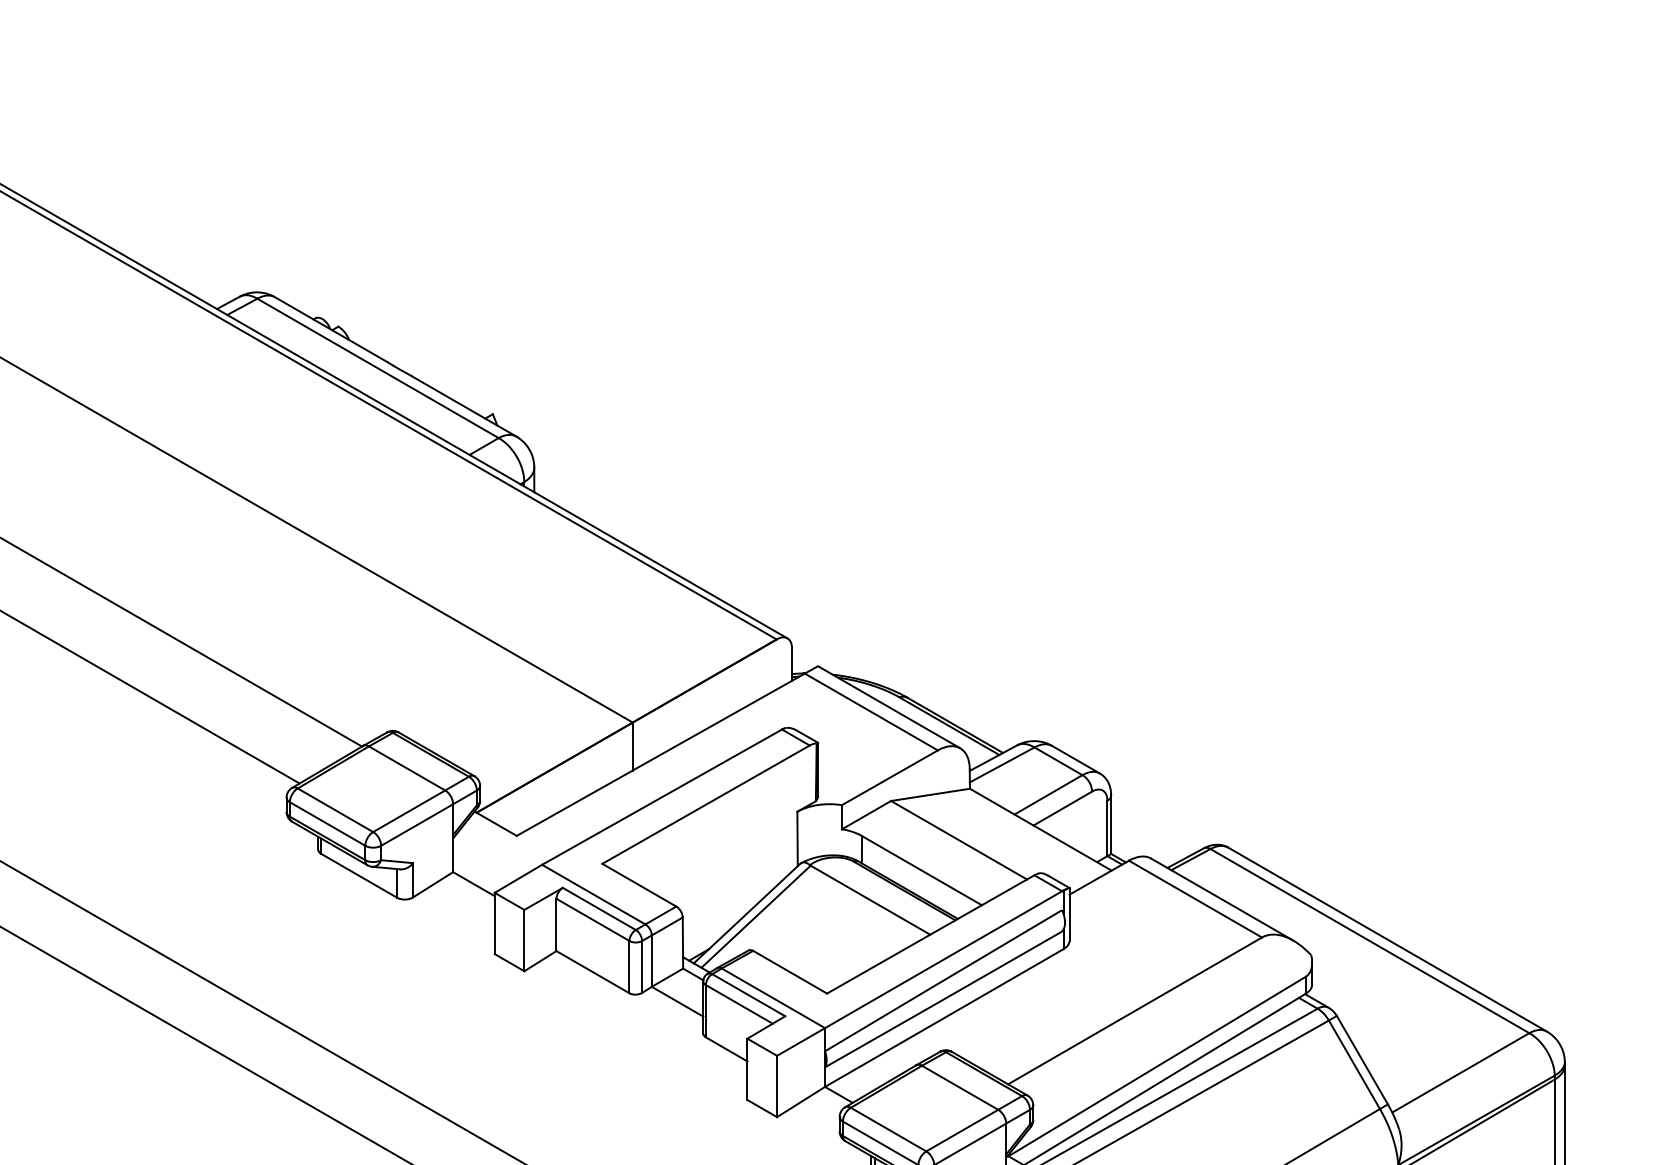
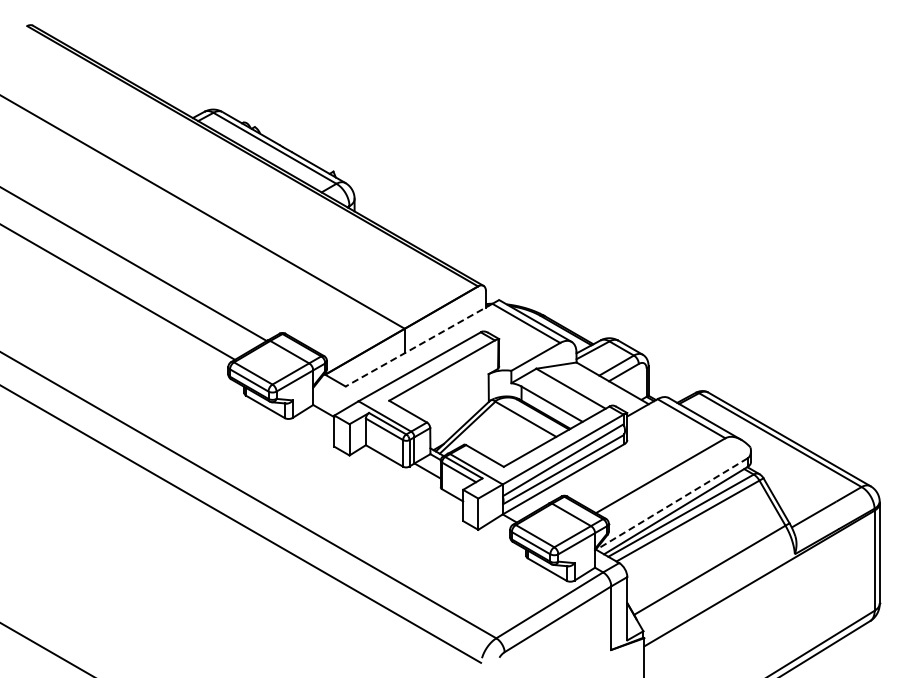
line: (659, 755) -> (418, 345), solid -> dashed
line: (1156, 1067) -> (671, 504), solid -> dashed

